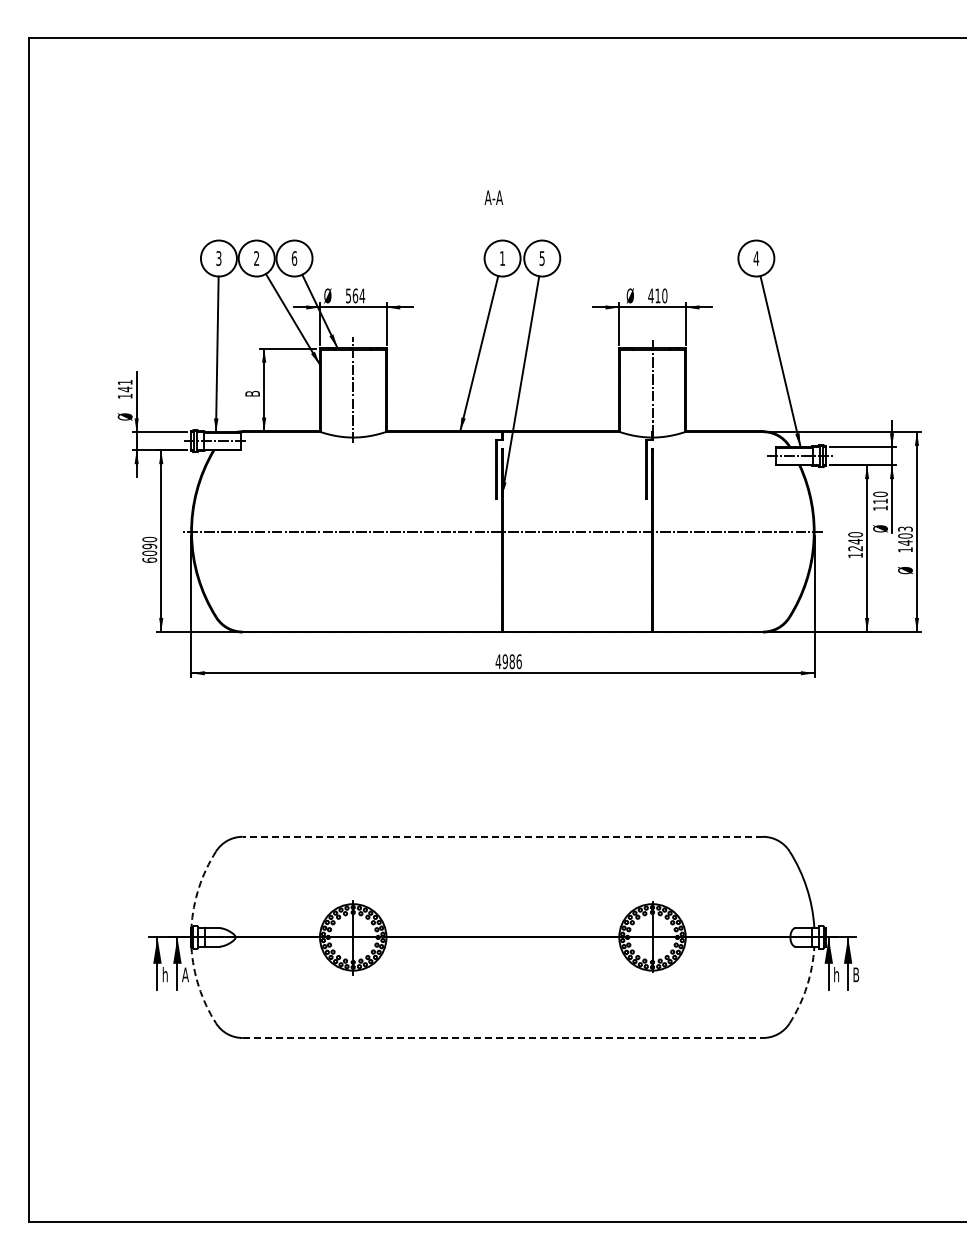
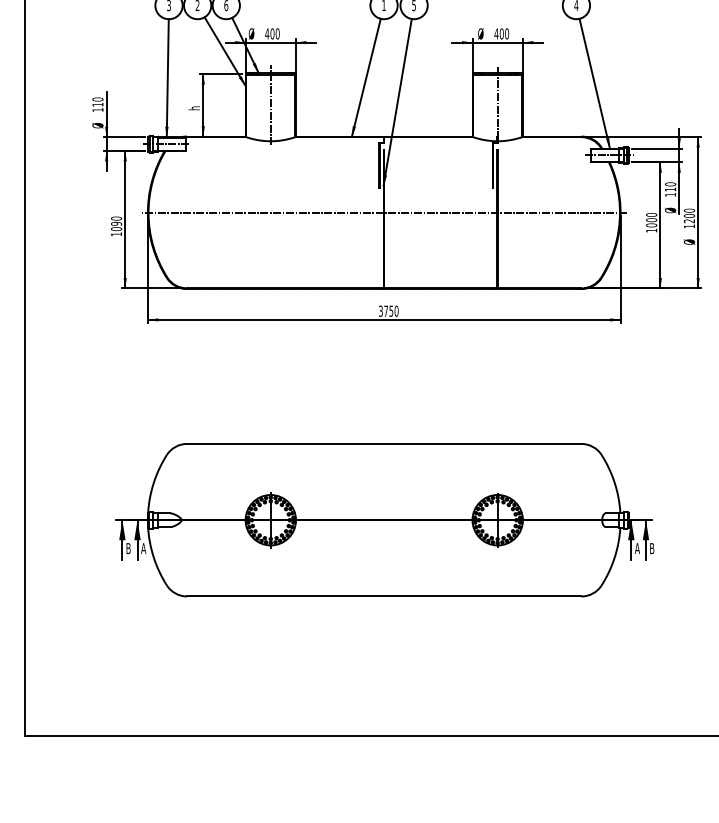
text: (355, 295) -> (272, 33), 564 -> 400
text: (657, 295) -> (501, 33), 410 -> 400
text: (124, 385) -> (97, 101), 141 -> 110
text: (251, 393) -> (193, 107), B -> h
text: (905, 535) -> (689, 215), 1403 -> 1200
text: (855, 544) -> (651, 222), 1240 -> 1000
text: (149, 559) -> (116, 233), 6090 -> 1090
text: (508, 661) -> (388, 311), 4986 -> 3750
line: (502, 836) -> (383, 443), dashed -> solid
arc: (198, 887) -> (153, 482), dashed -> solid
text: (165, 974) -> (128, 548), h -> B
text: (836, 974) -> (637, 548), h -> A
arc: (198, 986) -> (153, 557), dashed -> solid
arc: (806, 986) -> (614, 557), dashed -> solid
line: (503, 1038) -> (384, 596), dashed -> solid

